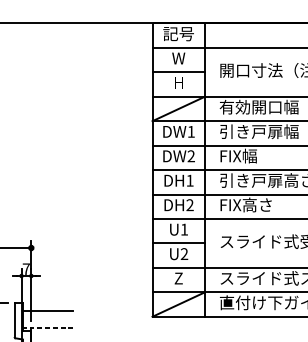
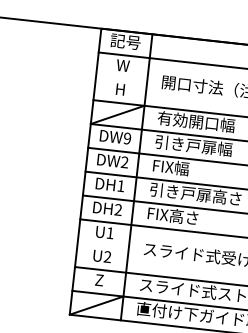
line: (178, 72) -> (121, 79), removed
text: (190, 131) -> (126, 138), DW1 -> DW9
line: (178, 243) -> (102, 246), removed

